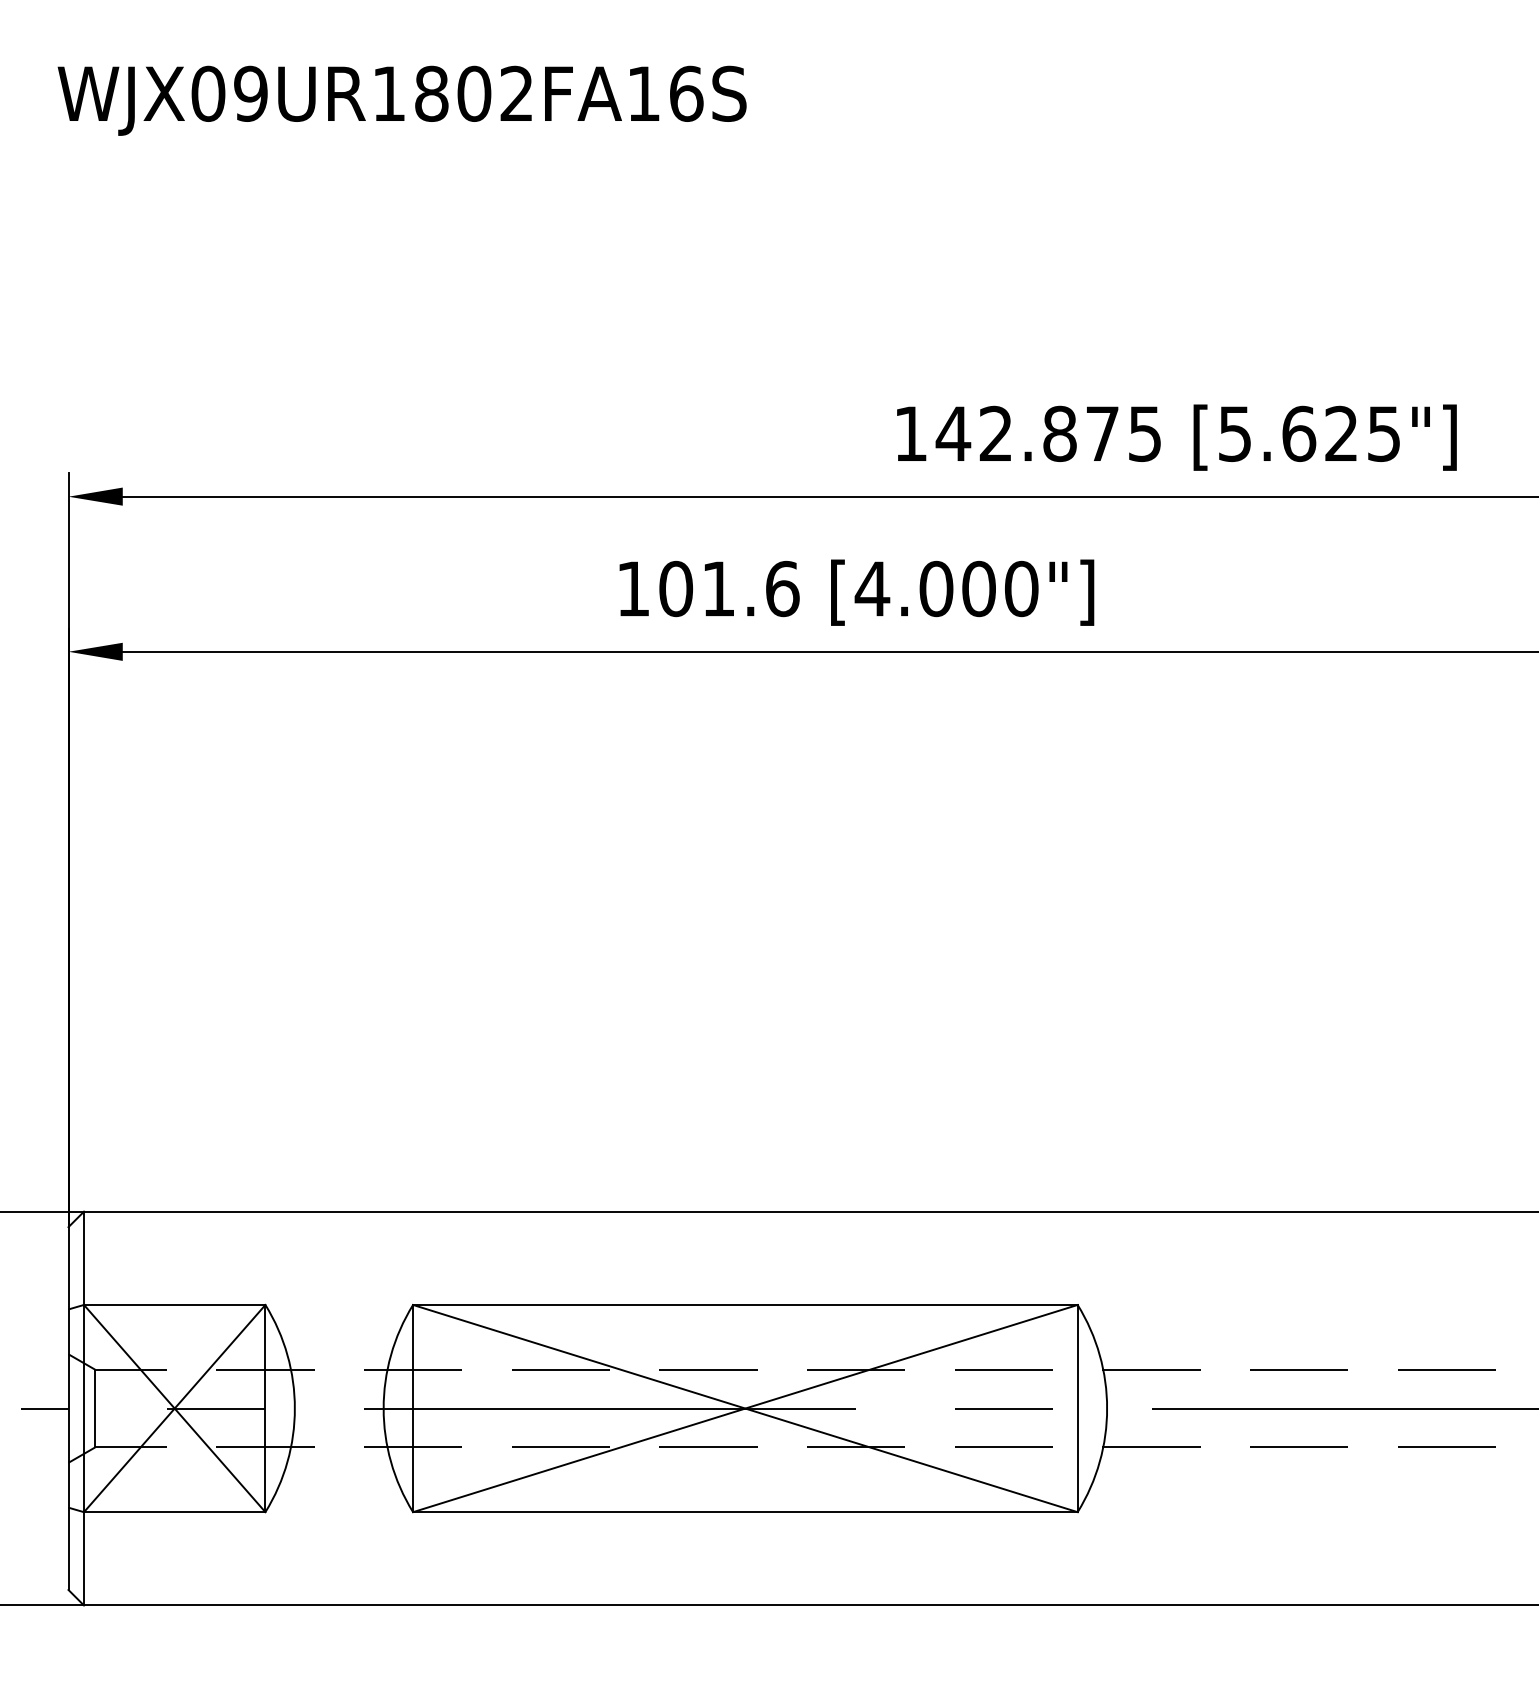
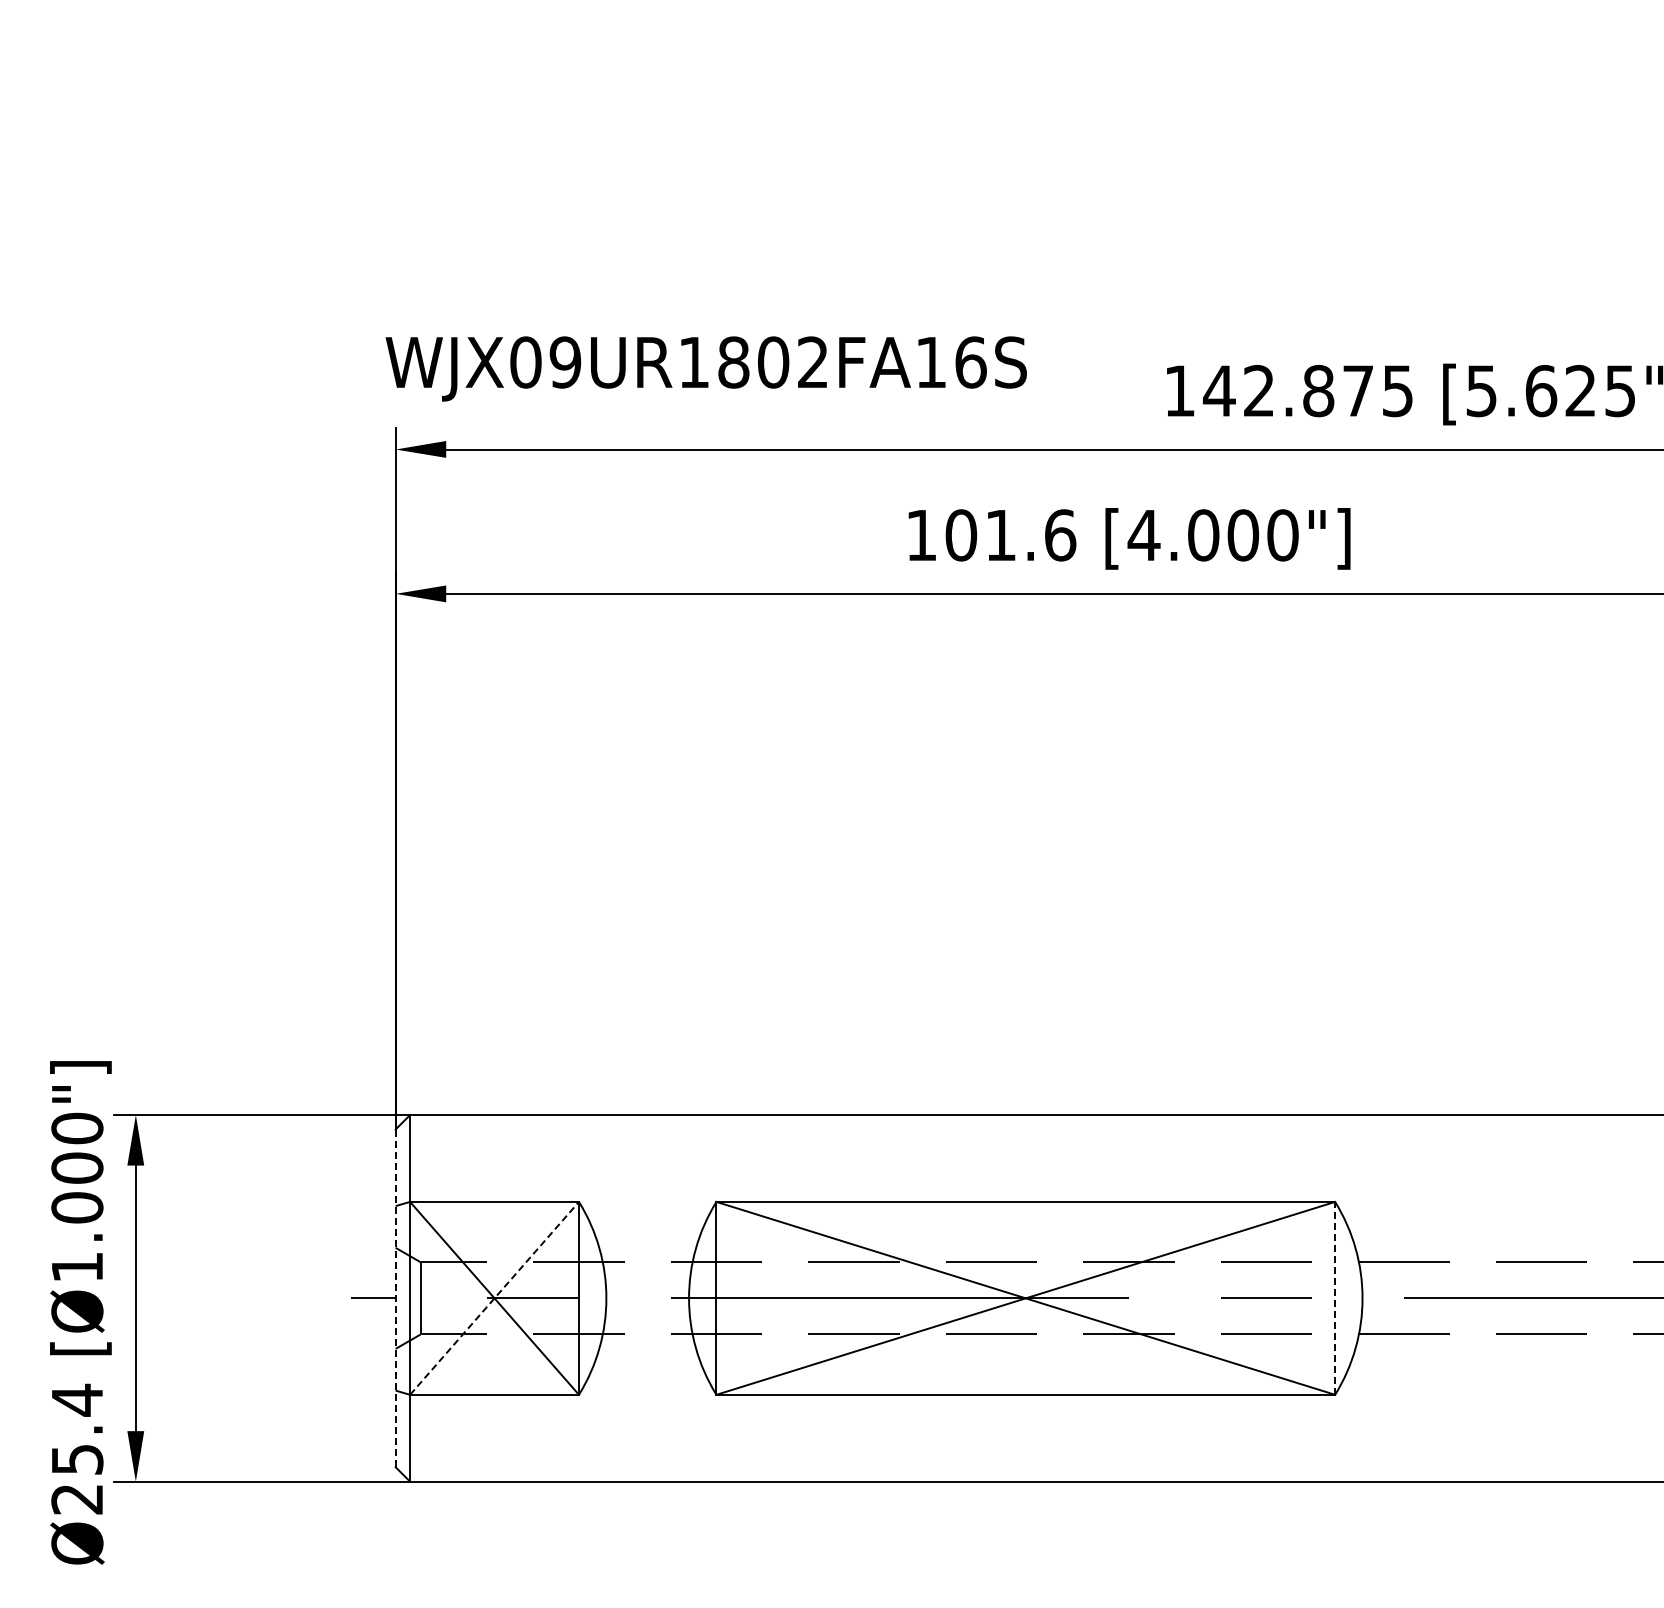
text: (401, 100) -> (705, 368), moved
line: (174, 1407) -> (494, 1297), solid -> dashed
line: (1078, 1407) -> (1335, 1297), solid -> dashed
line: (68, 1408) -> (395, 1298), solid -> dashed

